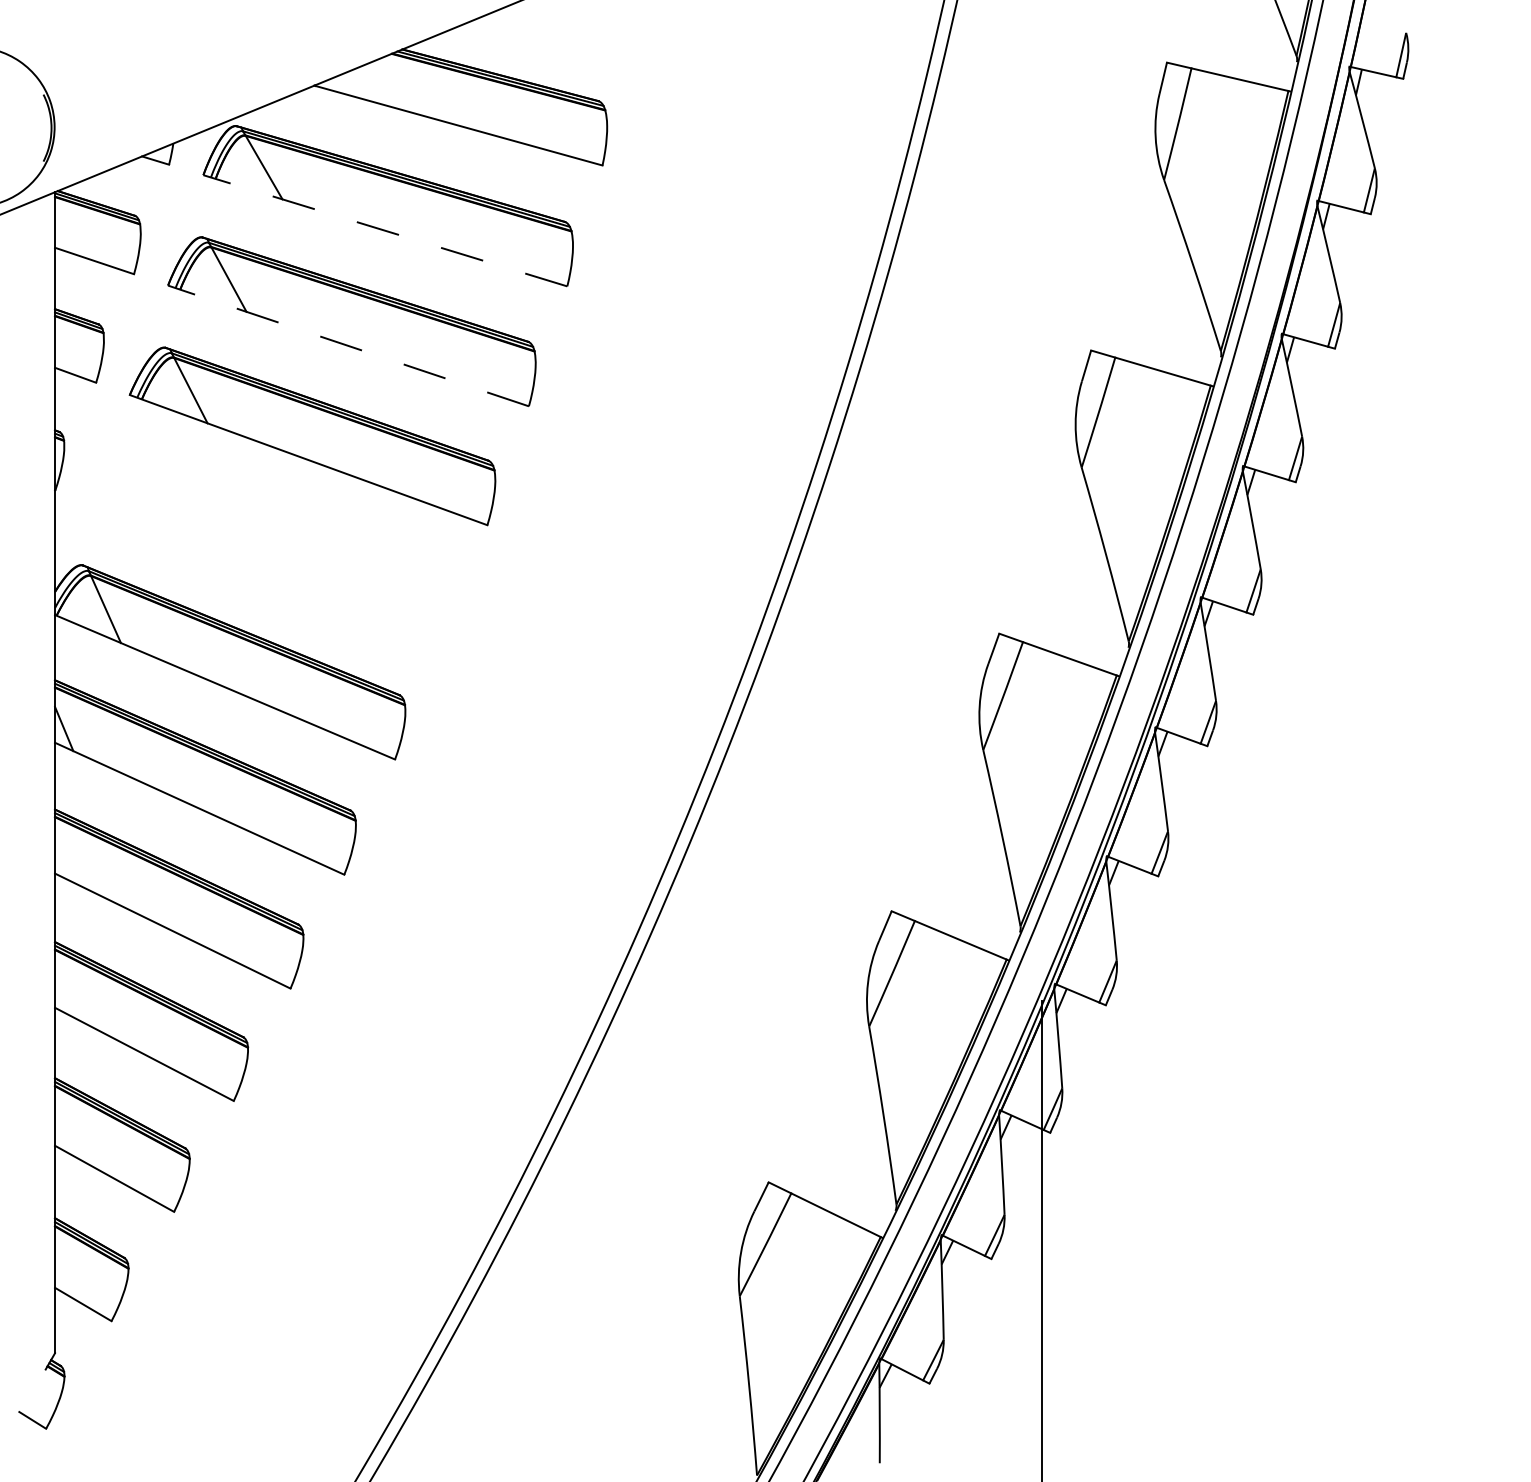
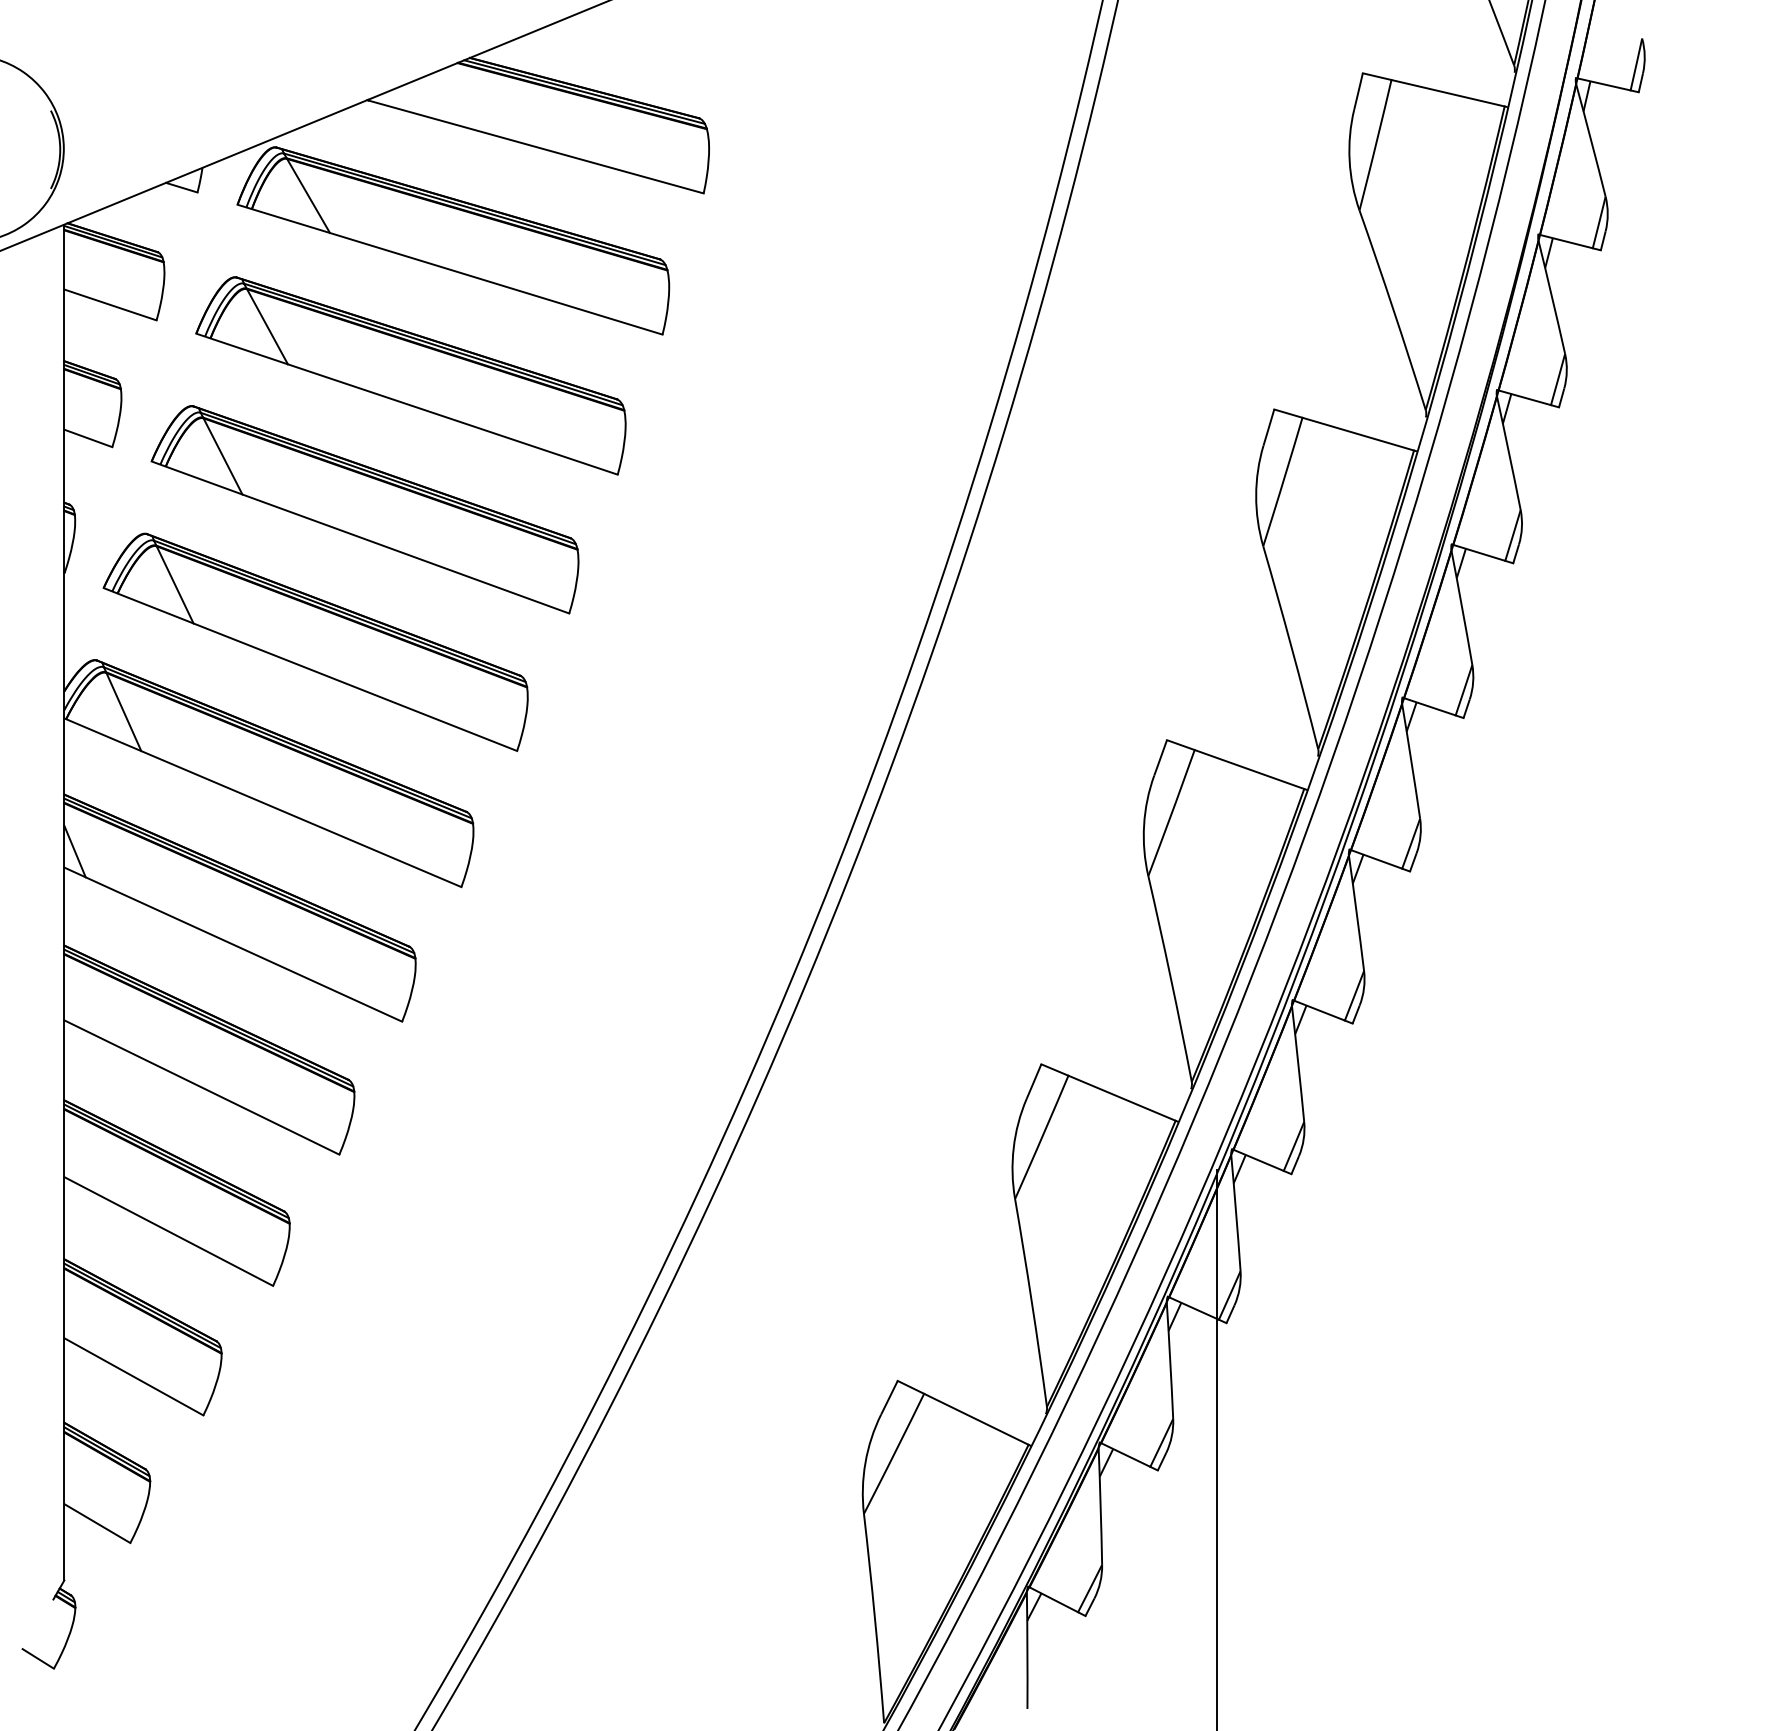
line: (384, 230) -> (449, 269), dashed -> solid
line: (348, 345) -> (407, 403), dashed -> solid
part: (269, 549) -> (314, 641), added

